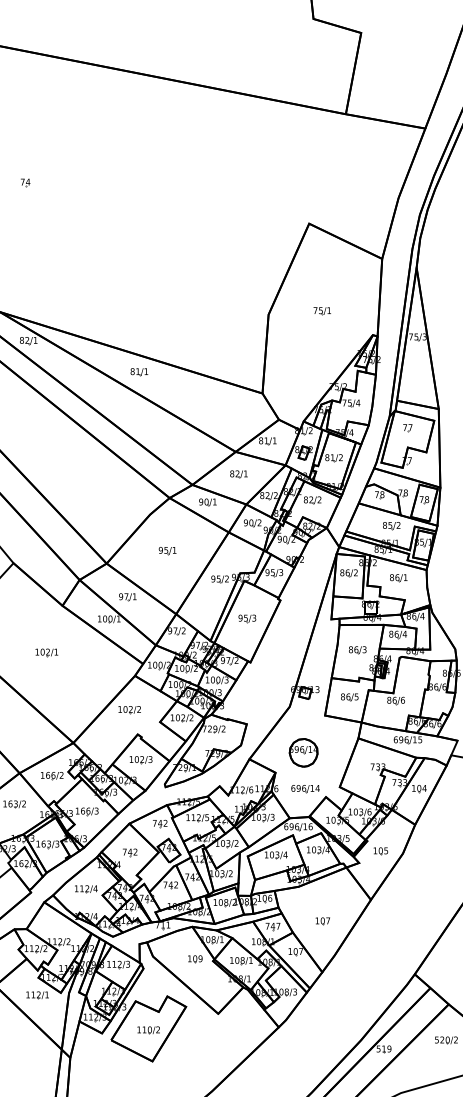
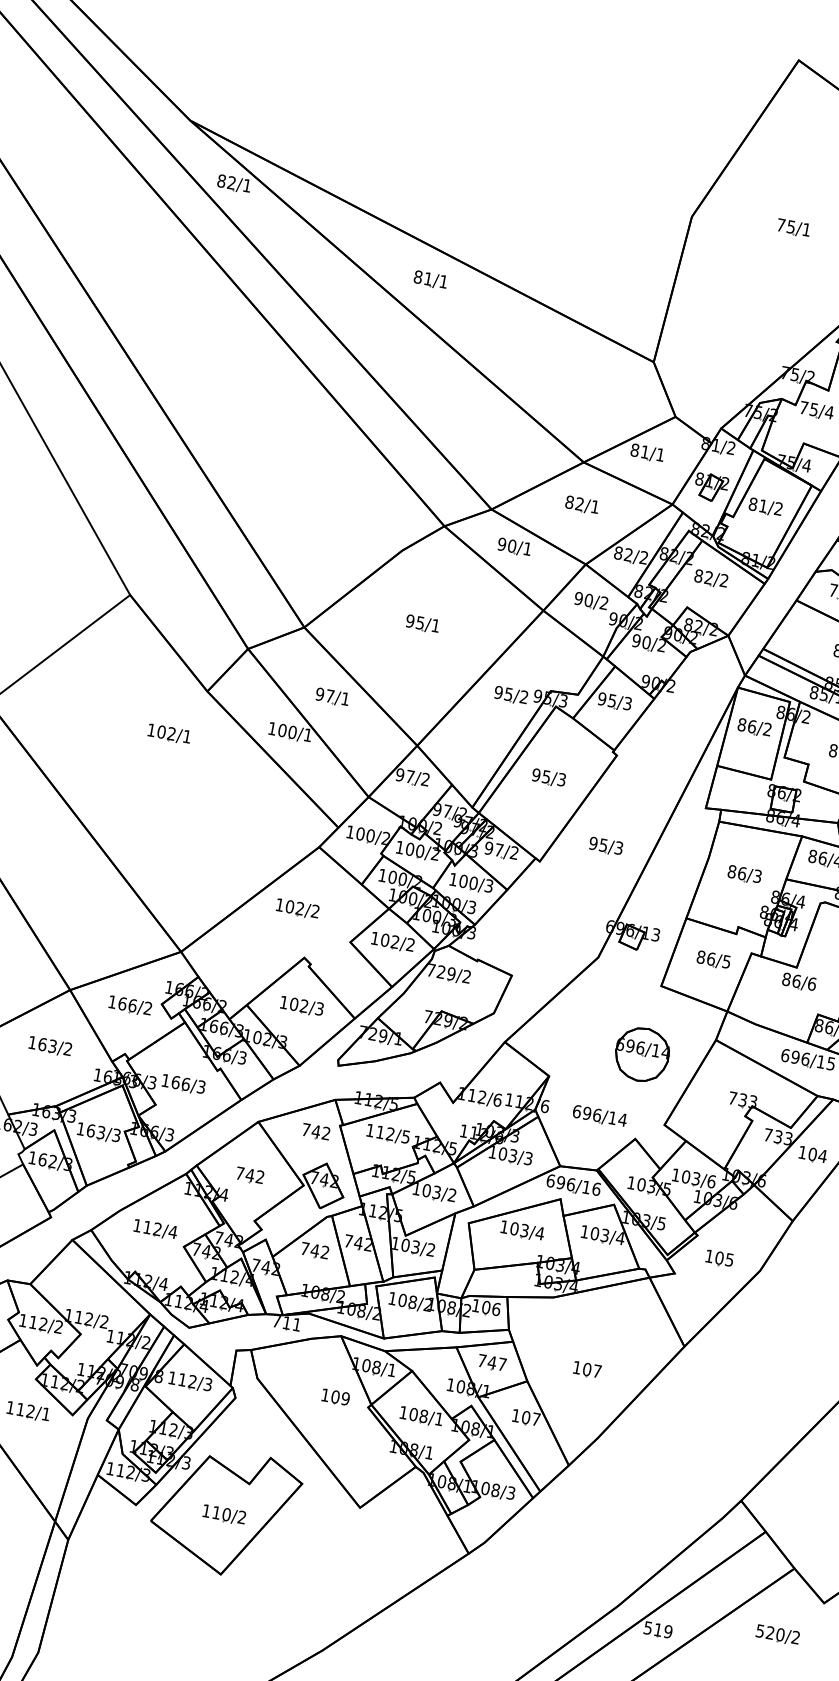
part: (283, 648) -> (606, 846), added
part: (46, 652) -> (168, 734), moved
part: (303, 752) -> (642, 1053), moved

